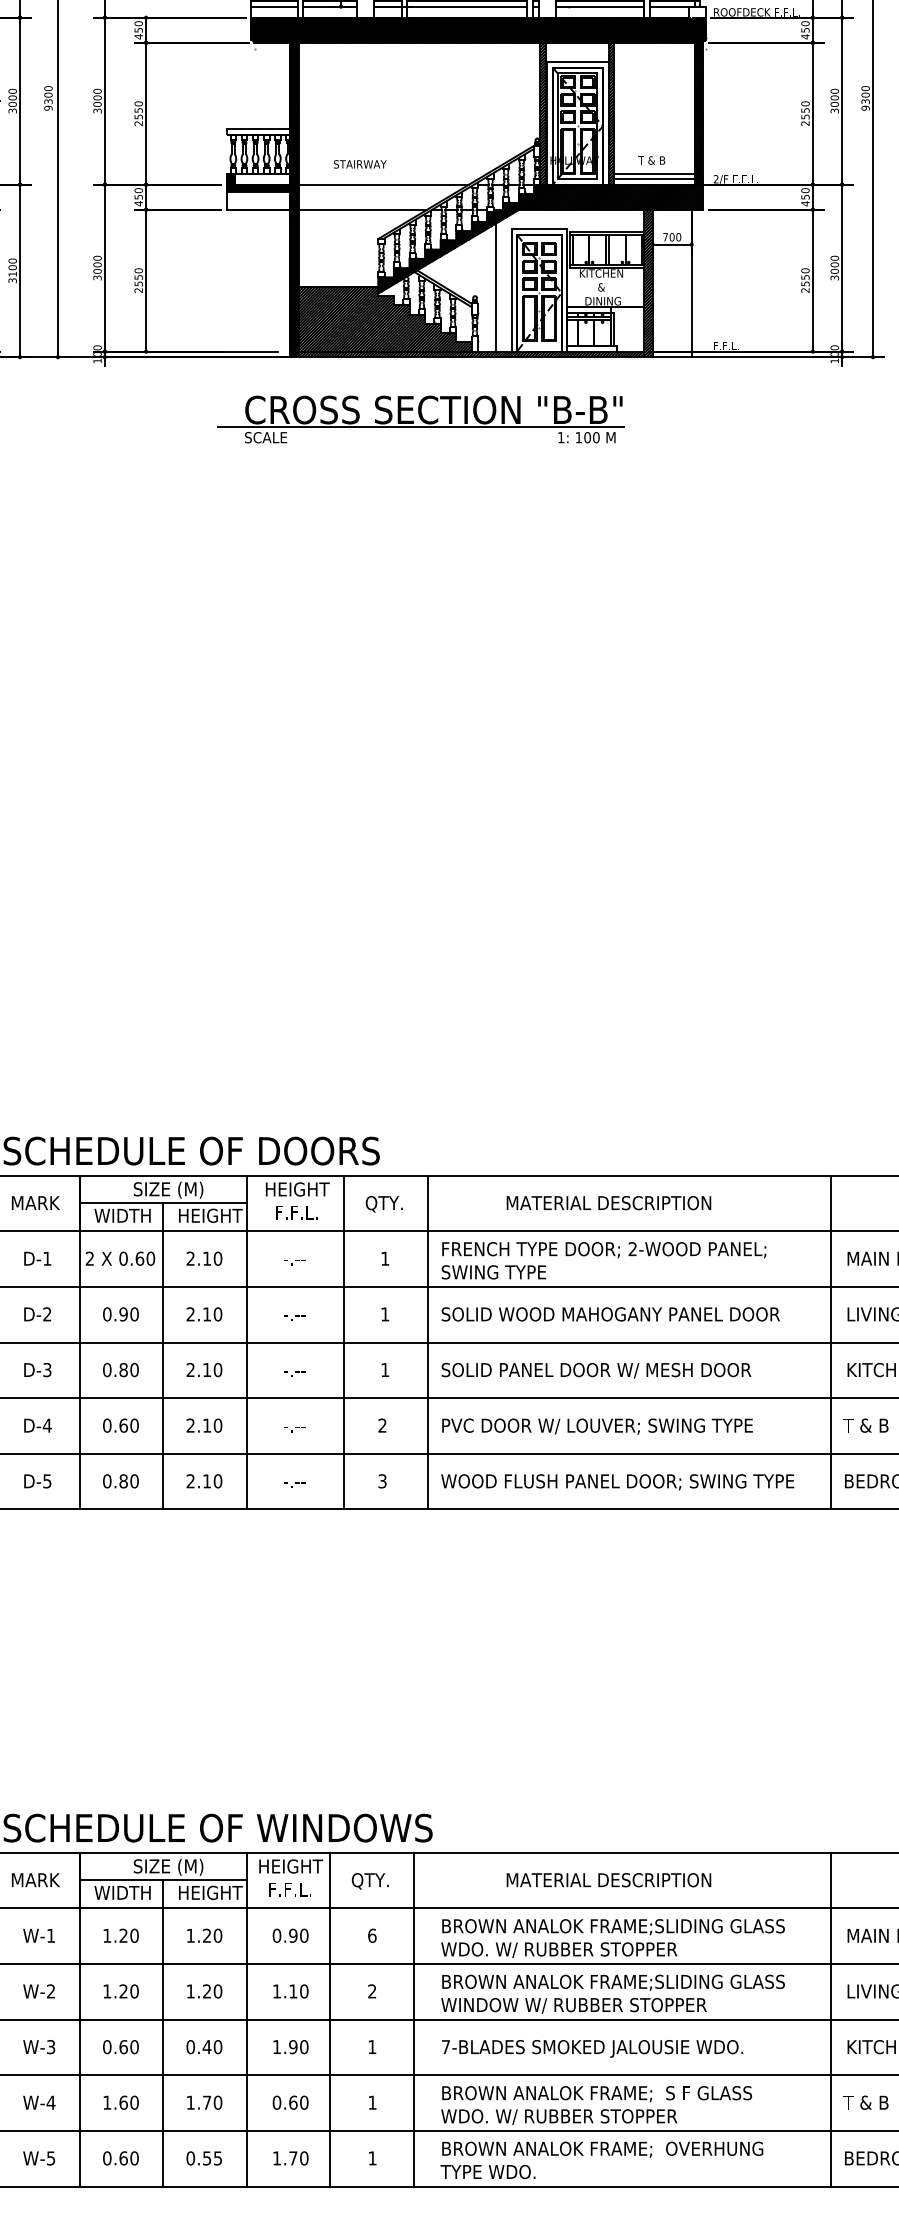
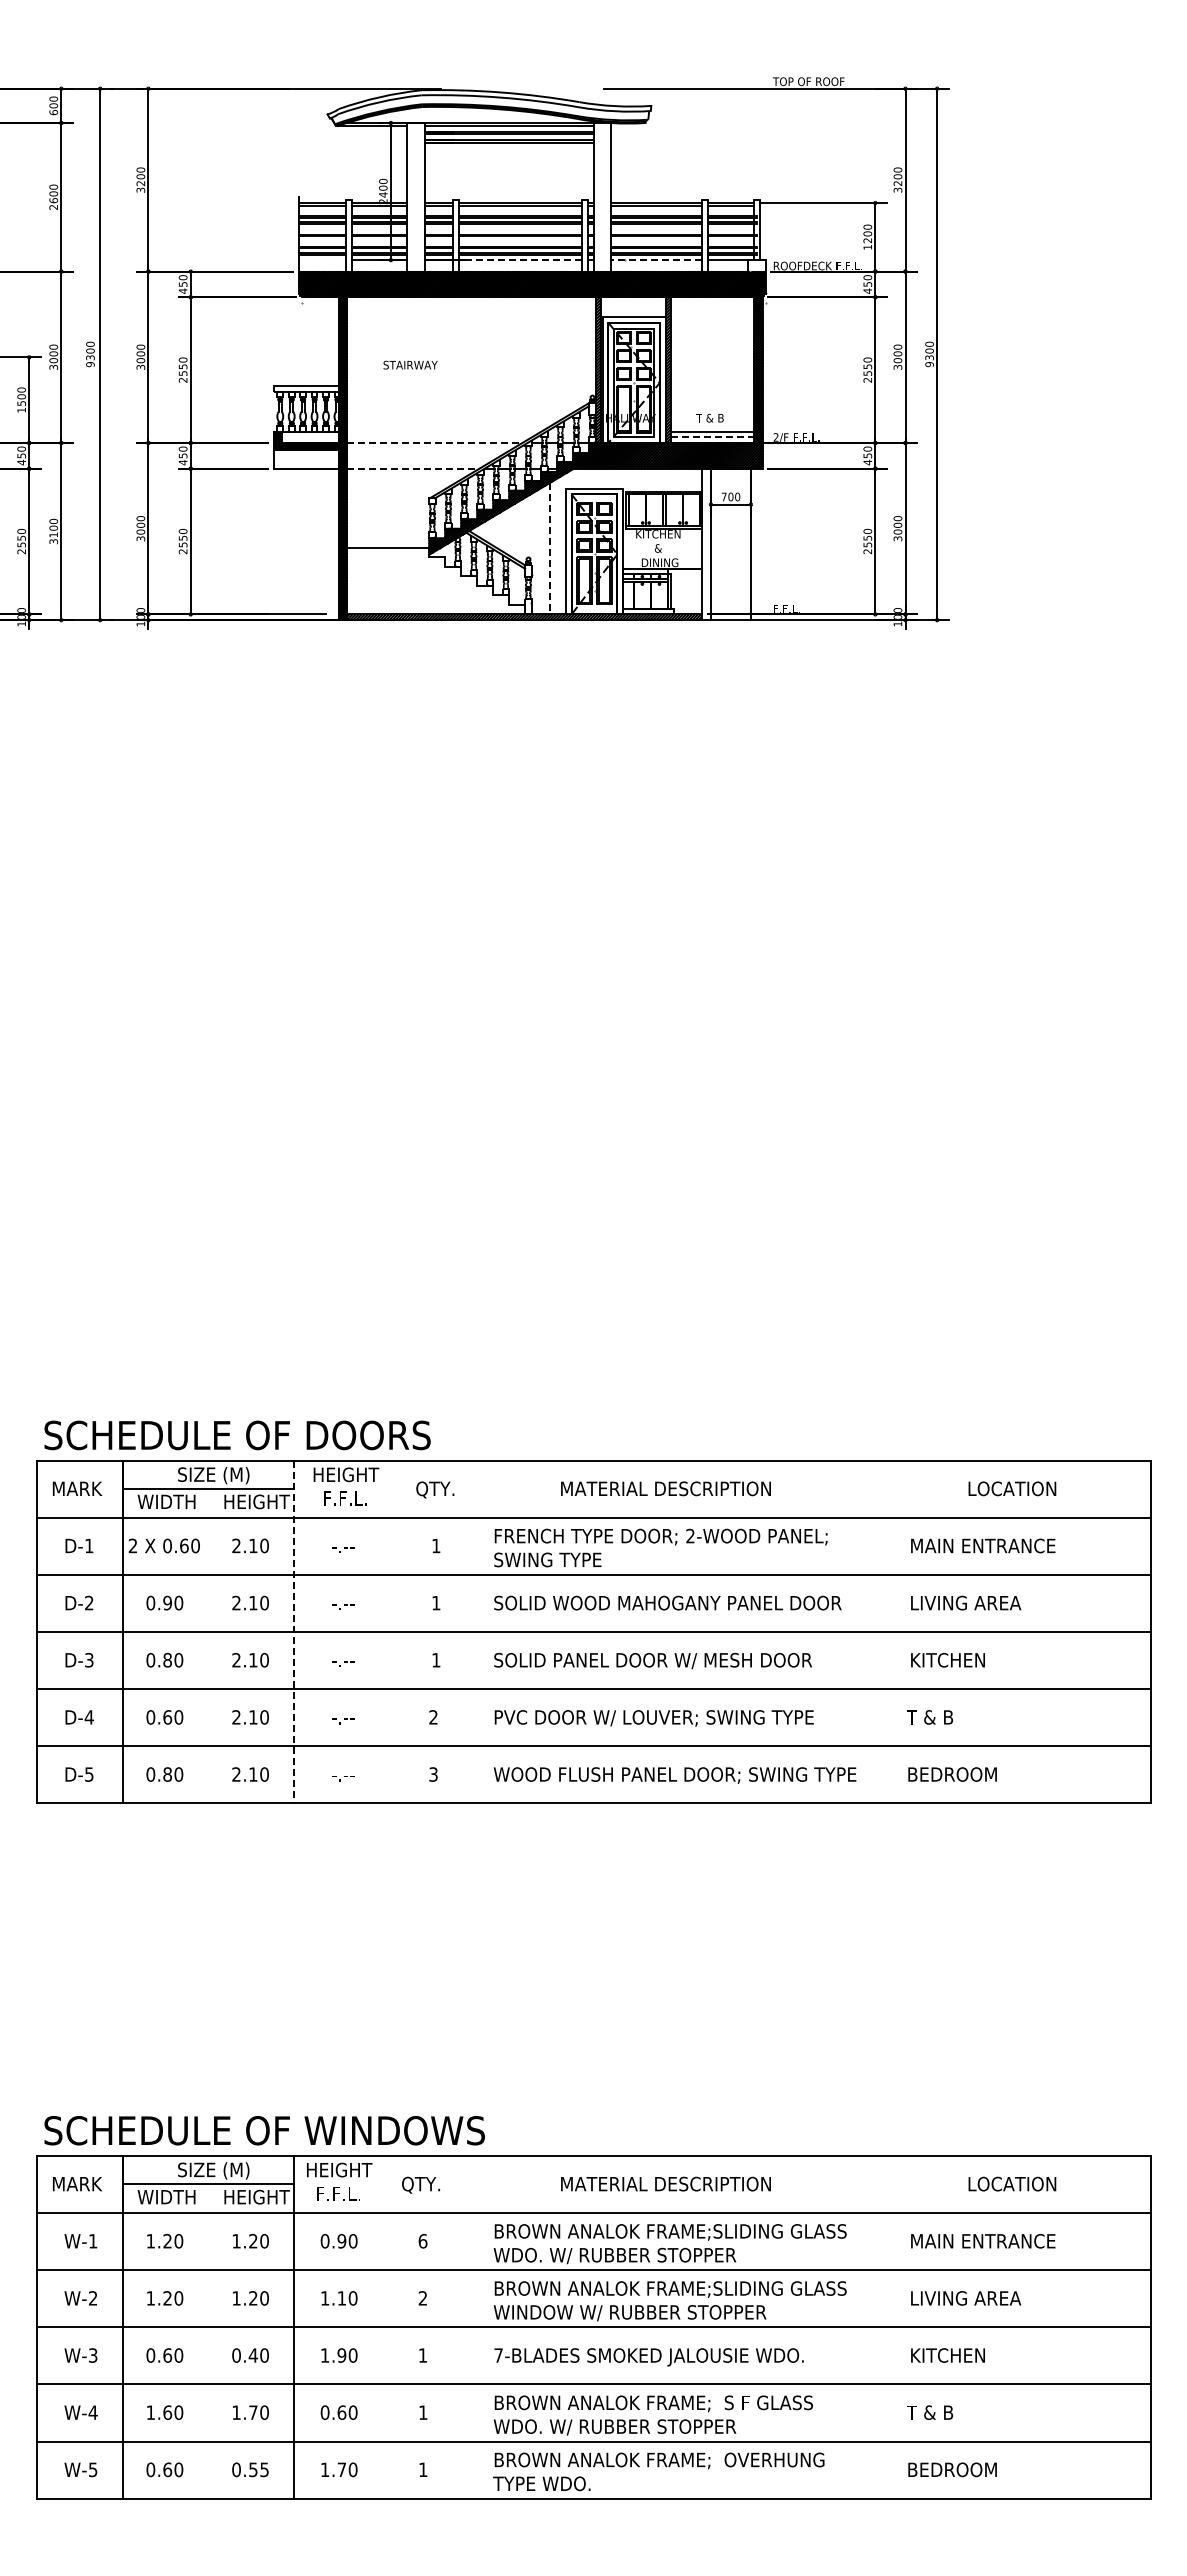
line: (274, 6) -> (322, 260), removed
line: (470, 6) -> (523, 260), solid -> dashed
line: (599, 6) -> (656, 260), solid -> dashed
text: (360, 163) -> (410, 364), moved
line: (655, 179) -> (713, 437), solid -> dashed
line: (383, 185) -> (434, 443), solid -> dashed
line: (363, 209) -> (413, 468), solid -> dashed
hatch: (648, 283) -> (706, 544), removed
line: (496, 287) -> (550, 548), solid -> dashed
hatch: (385, 318) -> (436, 580), removed
part: (420, 418) -> (472, 683), removed
line: (344, 1342) -> (394, 1631), removed
line: (427, 1342) -> (479, 1631), removed
line: (831, 1342) -> (894, 1631), removed
line: (247, 1343) -> (294, 1632), solid -> dashed
line: (163, 1356) -> (208, 1646), removed
line: (329, 2018) -> (379, 2326), removed
line: (413, 2018) -> (465, 2326), removed
line: (831, 2018) -> (894, 2326), removed
line: (163, 2033) -> (208, 2341), removed

